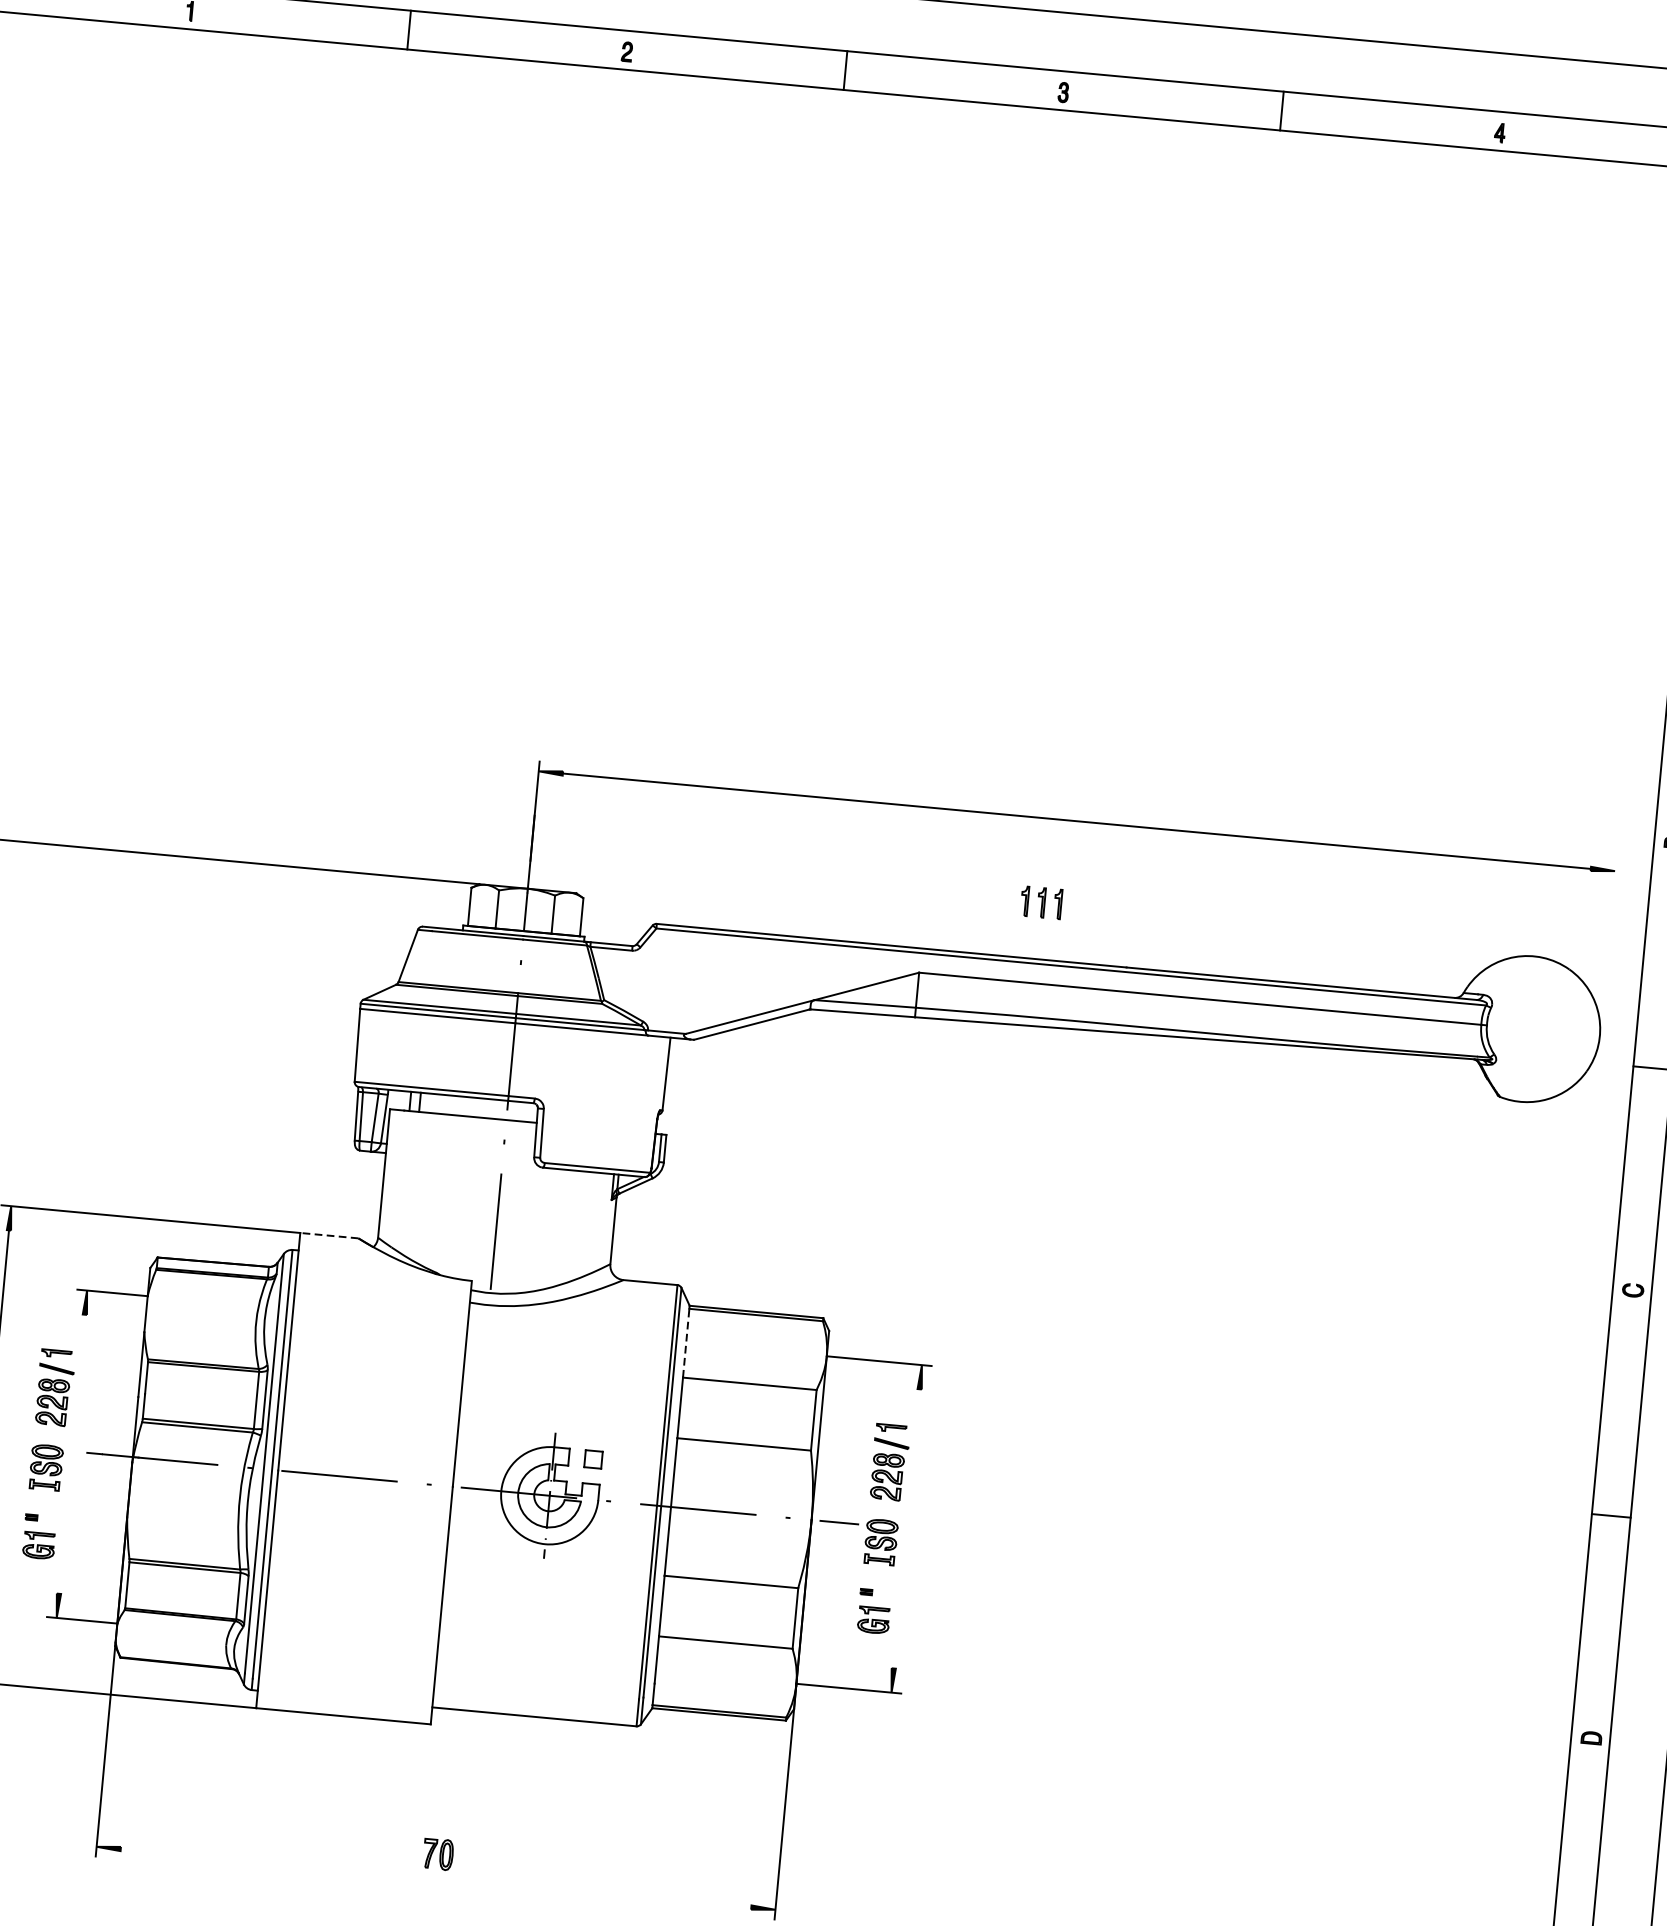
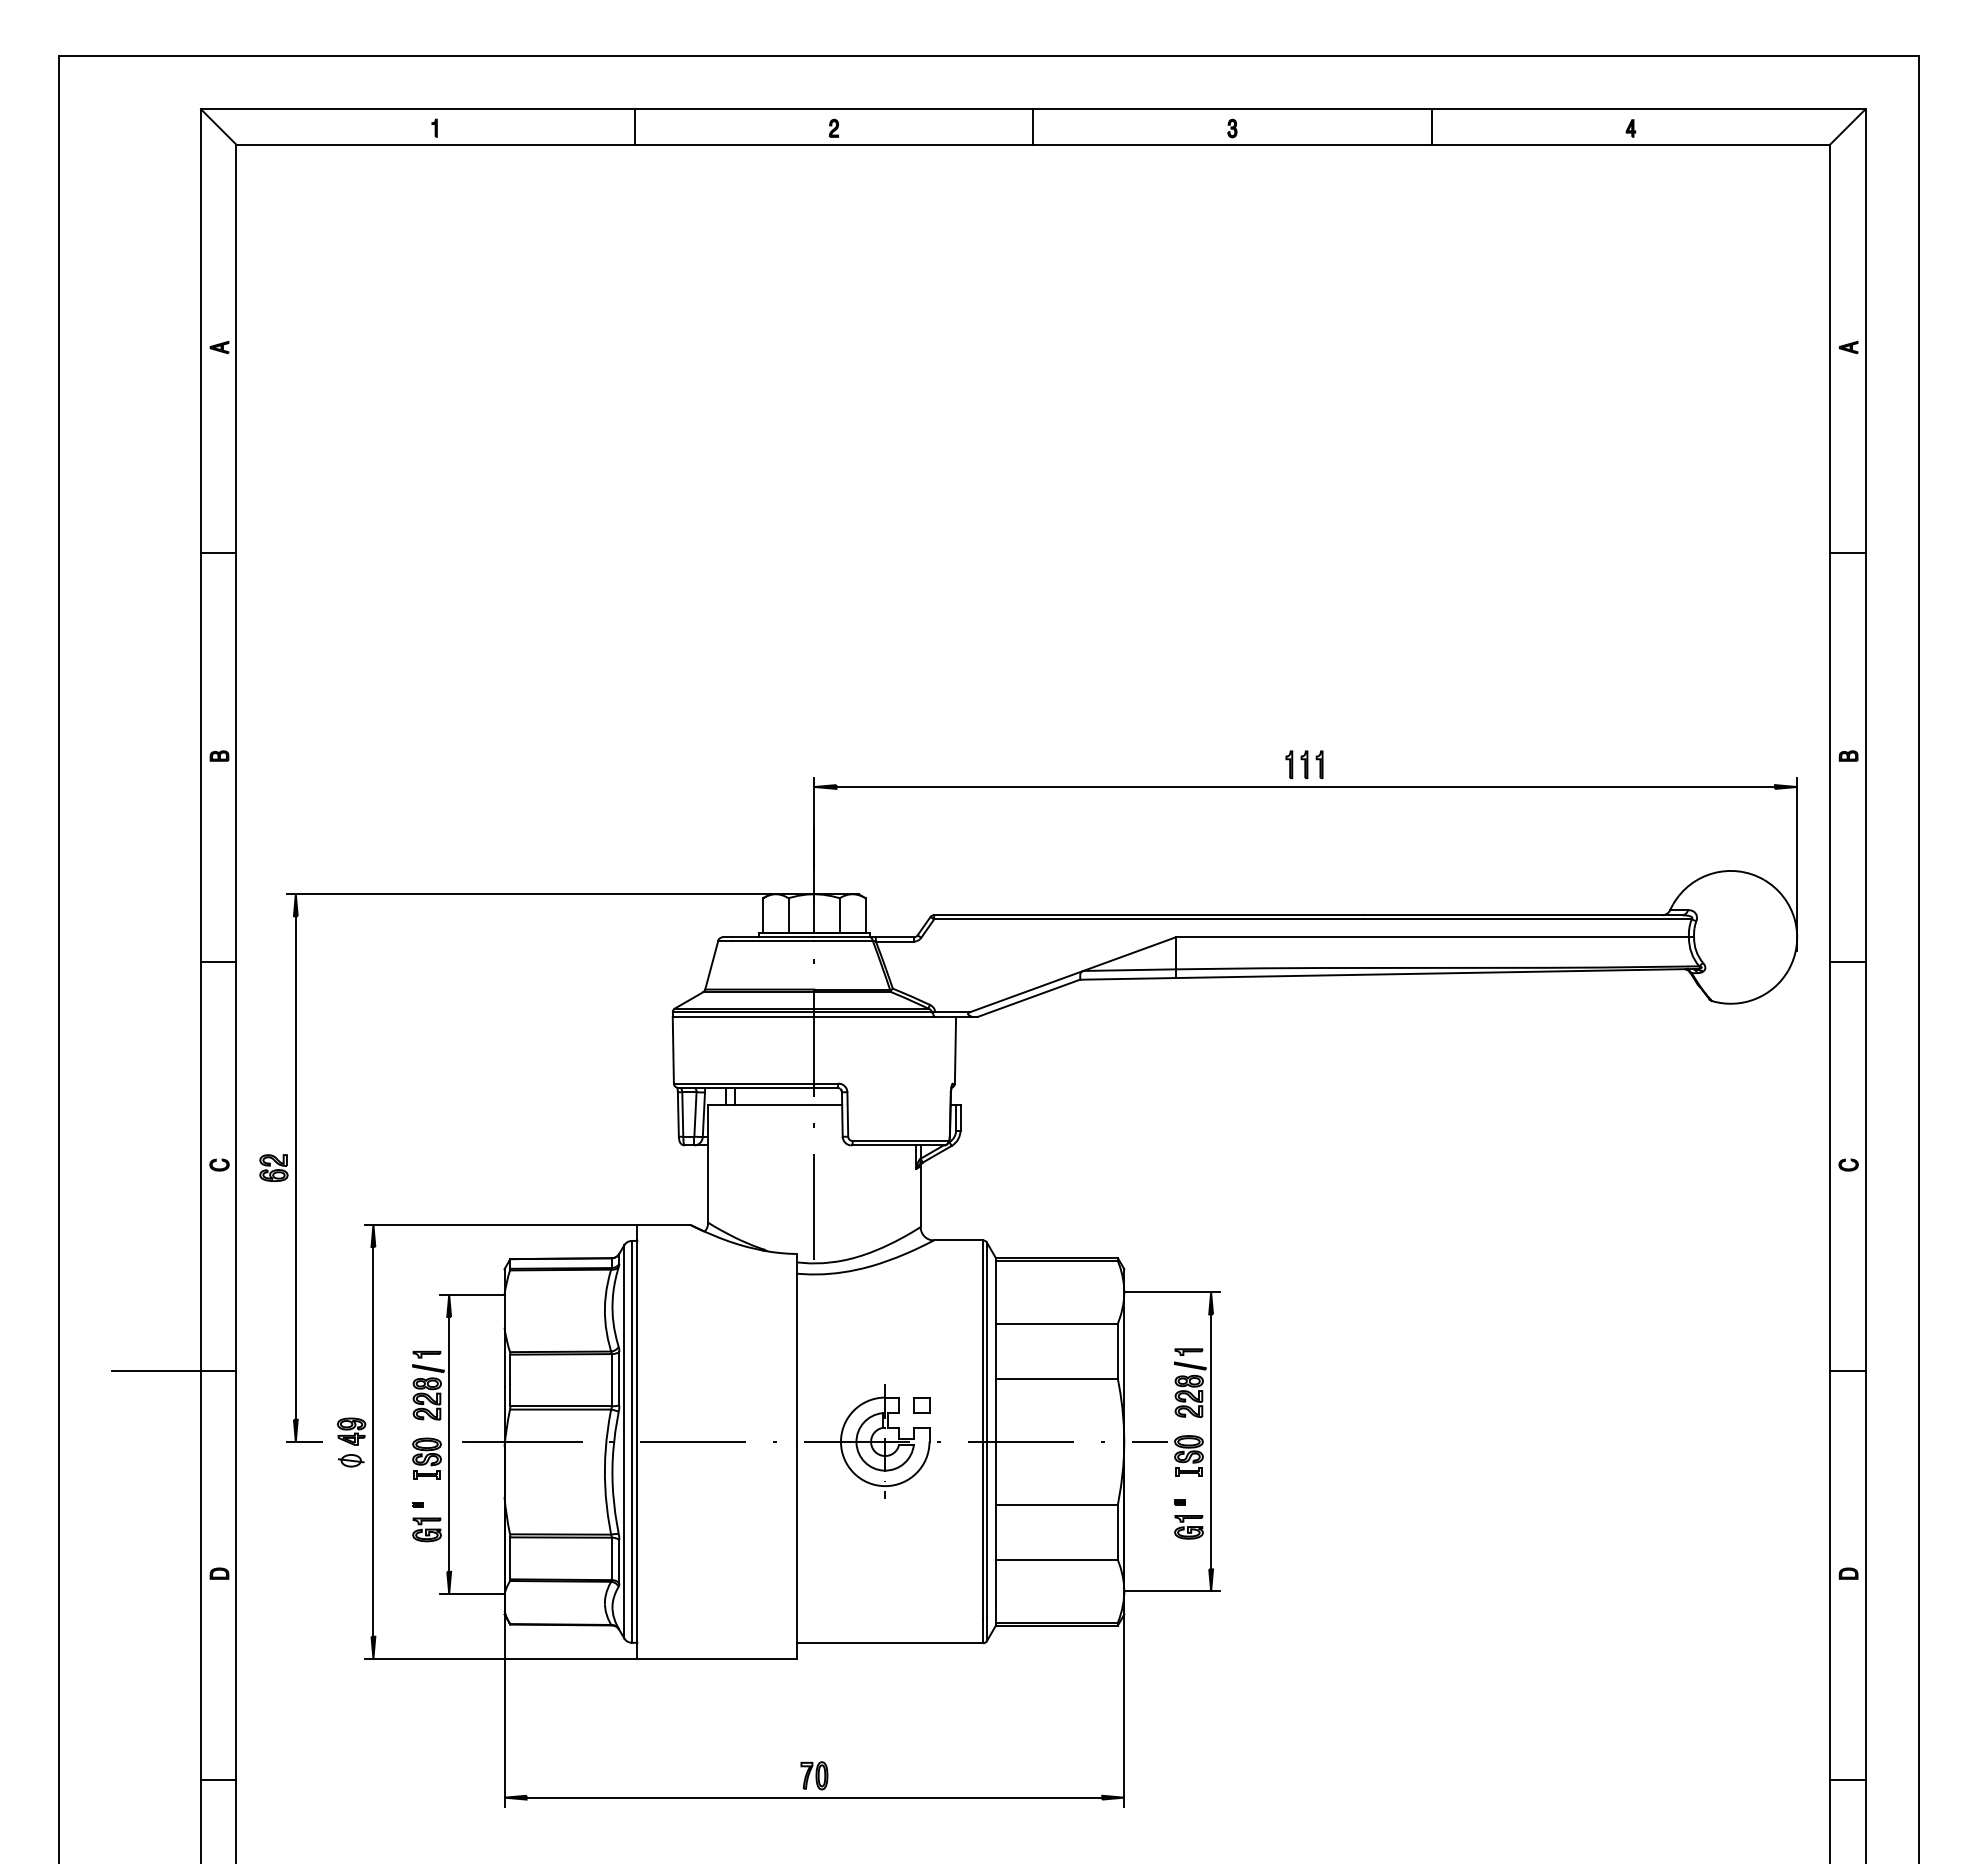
part: (1041, 902) -> (1304, 764), moved
line: (1607, 956) -> (1797, 864), added
line: (329, 1235) -> (663, 1224), dashed -> solid
line: (685, 1342) -> (995, 1291), dashed -> solid
line: (72, 1454) -> (449, 1444), added
line: (907, 1528) -> (1211, 1441), added
line: (436, 1878) -> (814, 1797), added

